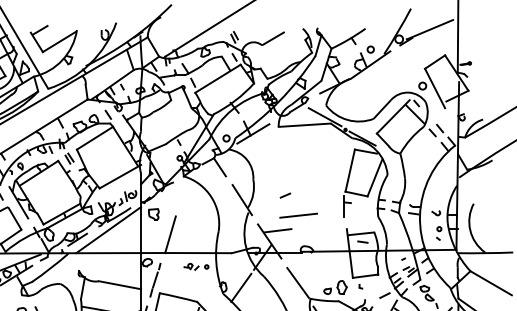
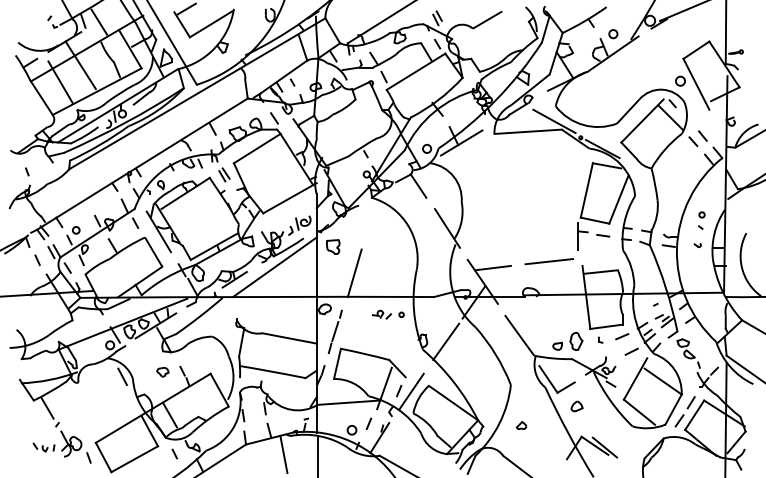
line: (285, 195) -> (622, 336), moved
part: (435, 213) -> (697, 245), size x0.62
line: (298, 215) -> (548, 261), moved
part: (438, 233) -> (701, 220), moved
line: (363, 241) -> (603, 235), moved

